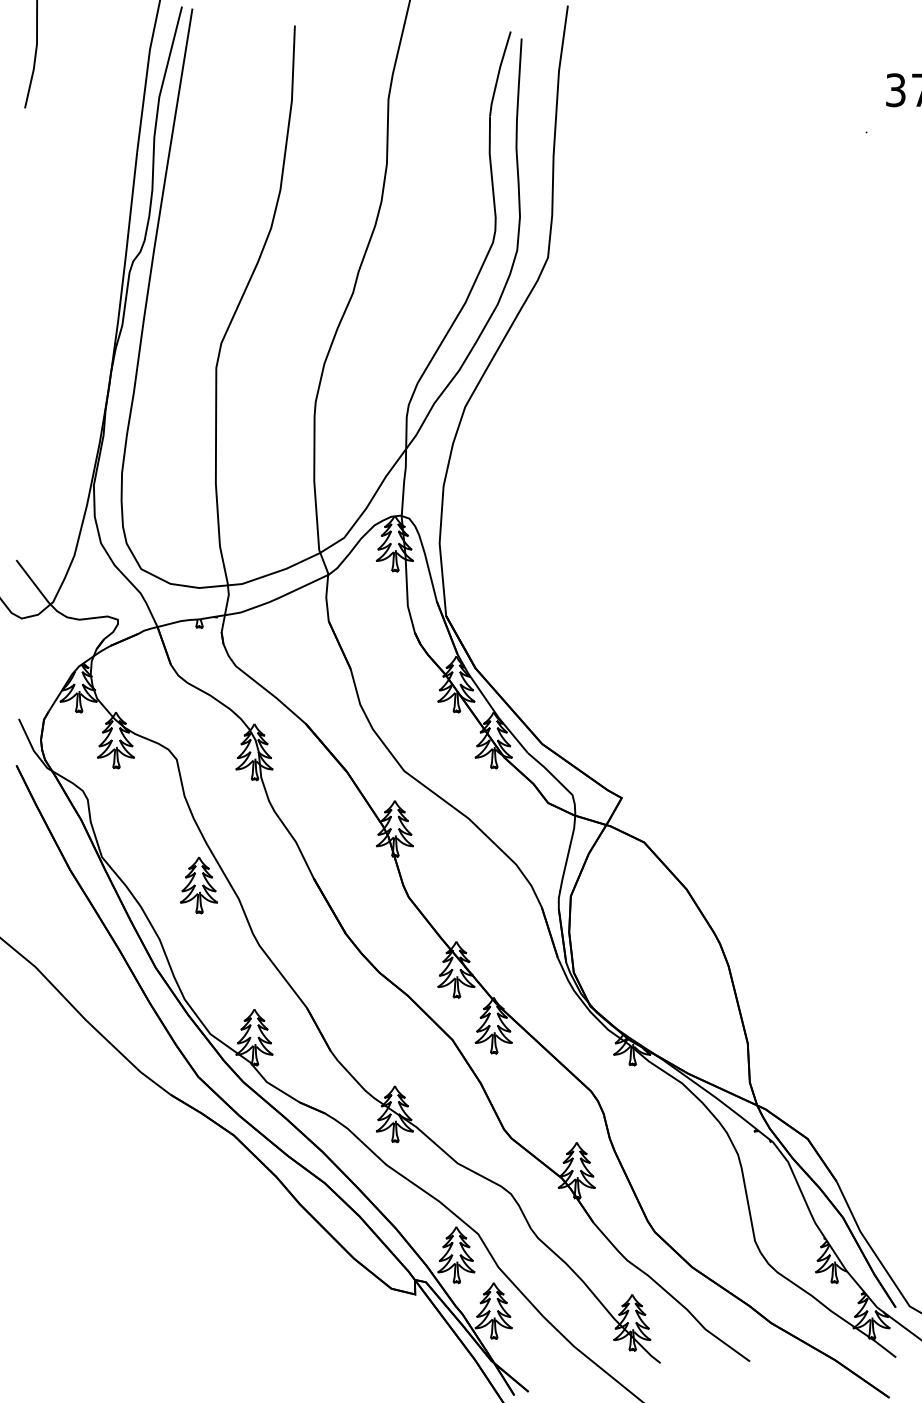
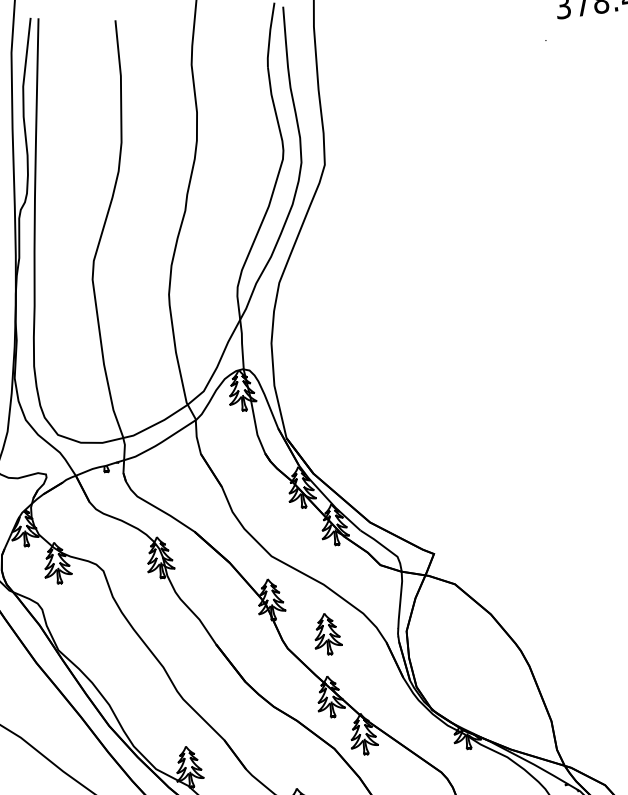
part: (198, 885) -> (326, 634), moved

